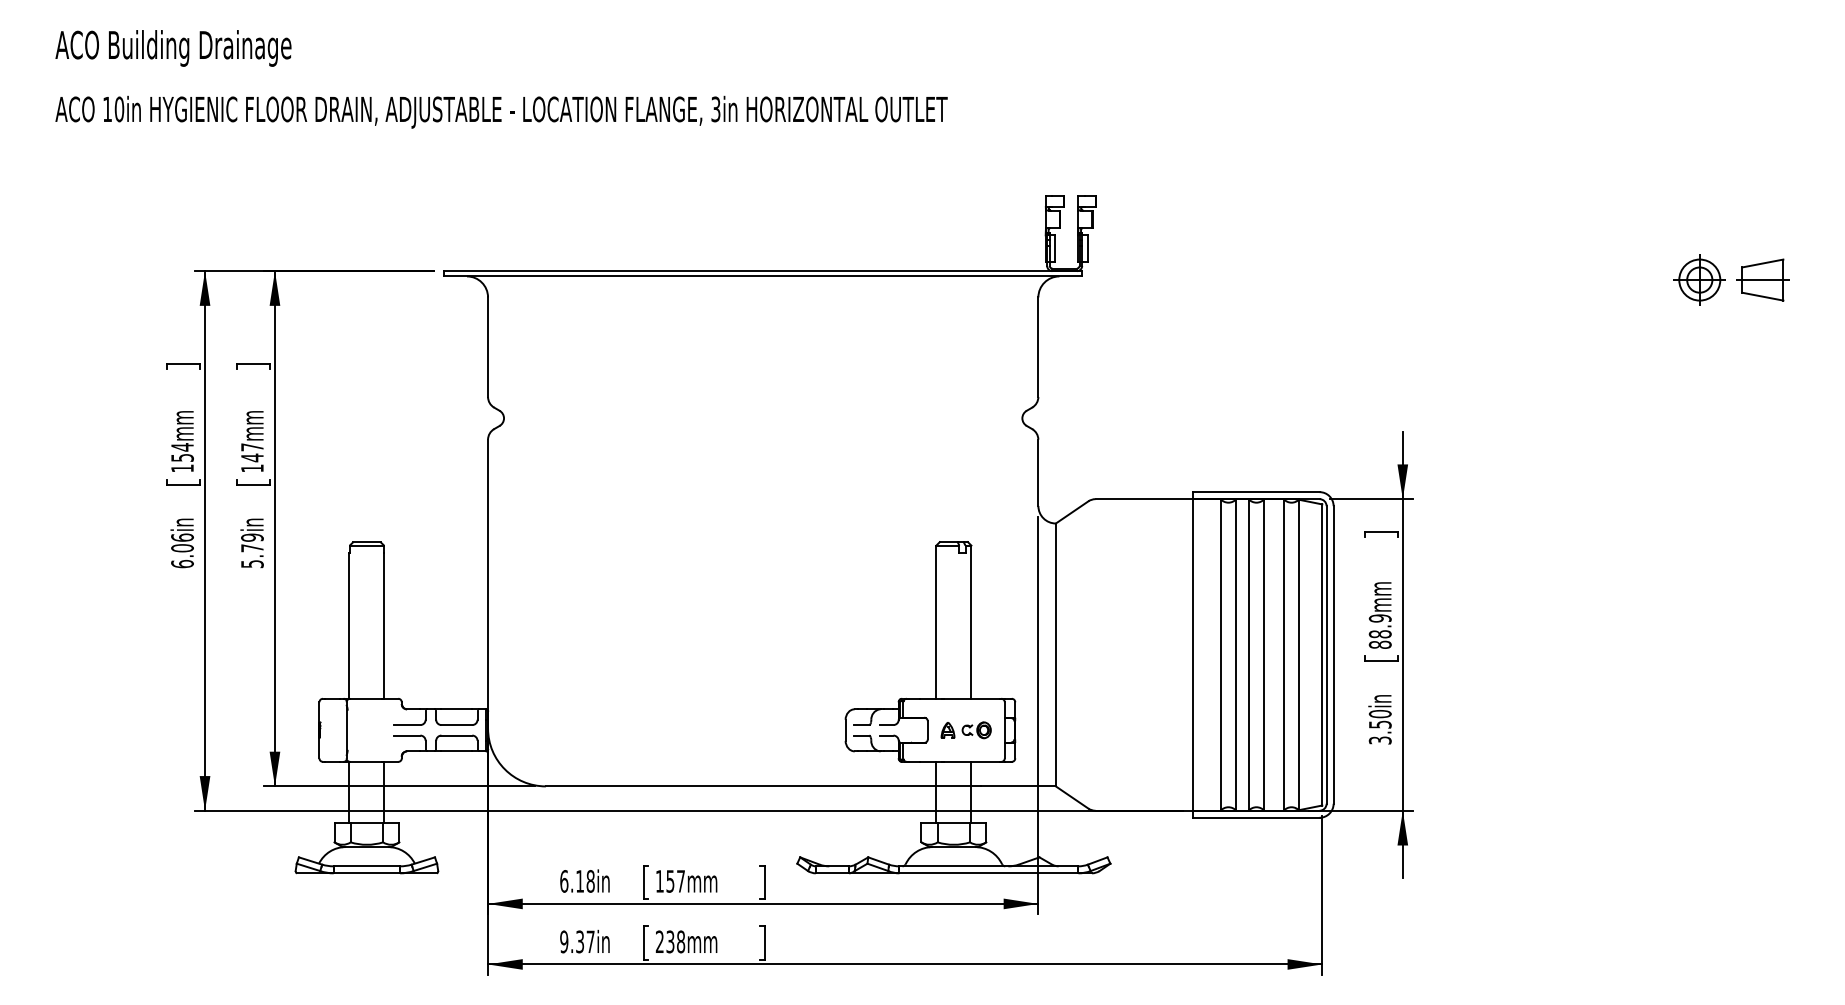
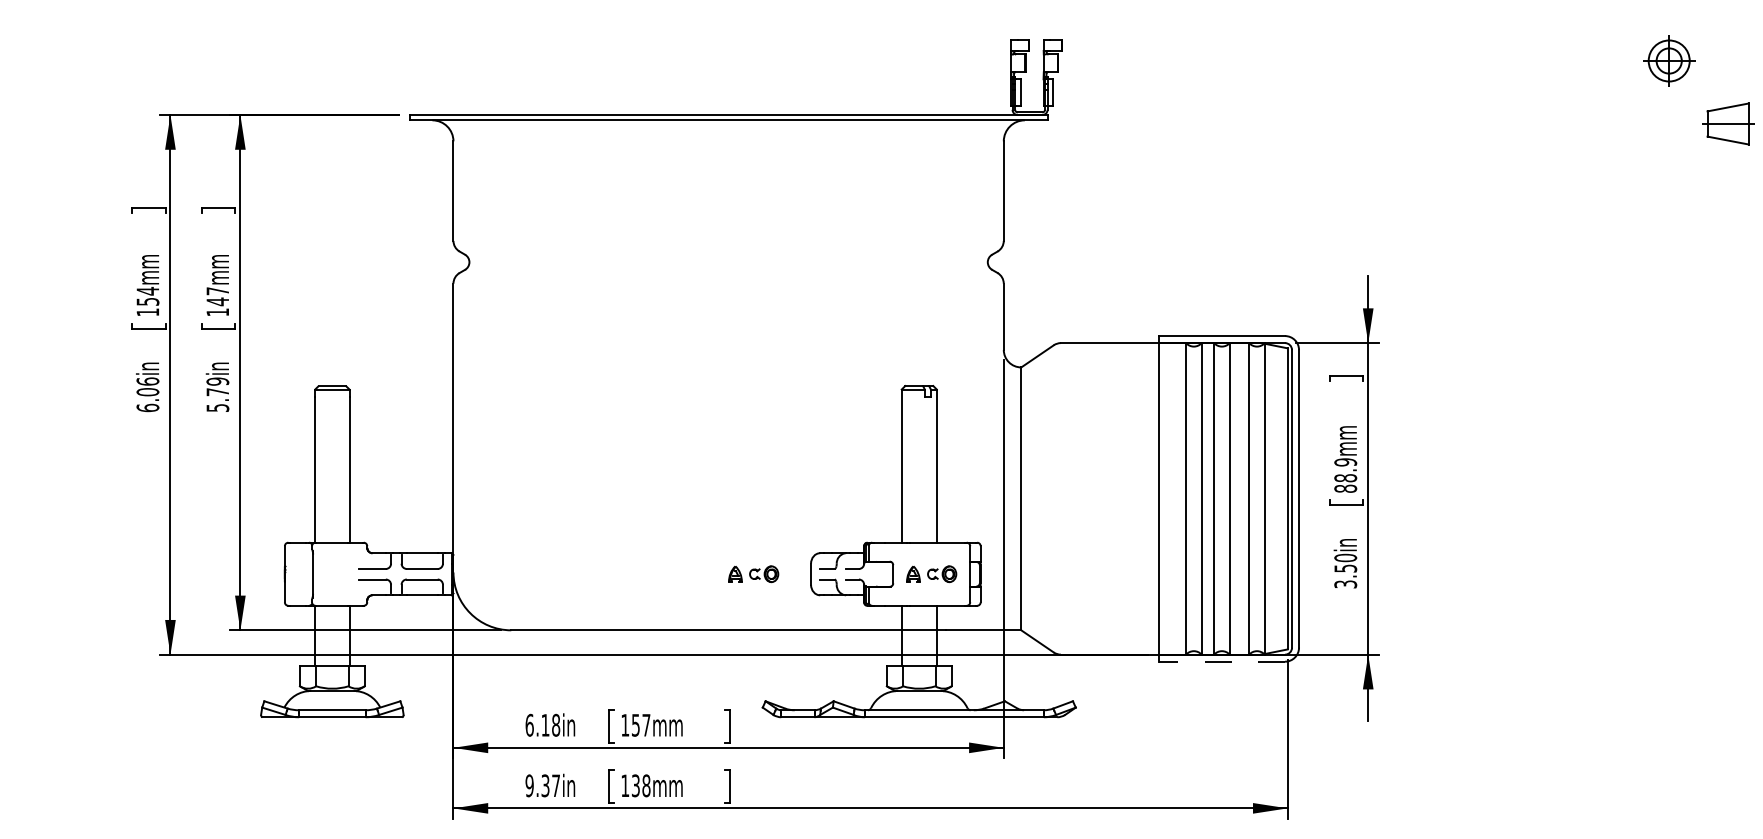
part: (1699, 279) -> (1668, 60), moved
part: (787, 730) -> (752, 574), added
line: (1256, 817) -> (1221, 661), solid -> dashed
text: (659, 941) -> (624, 785), 238mm -> 138mm

